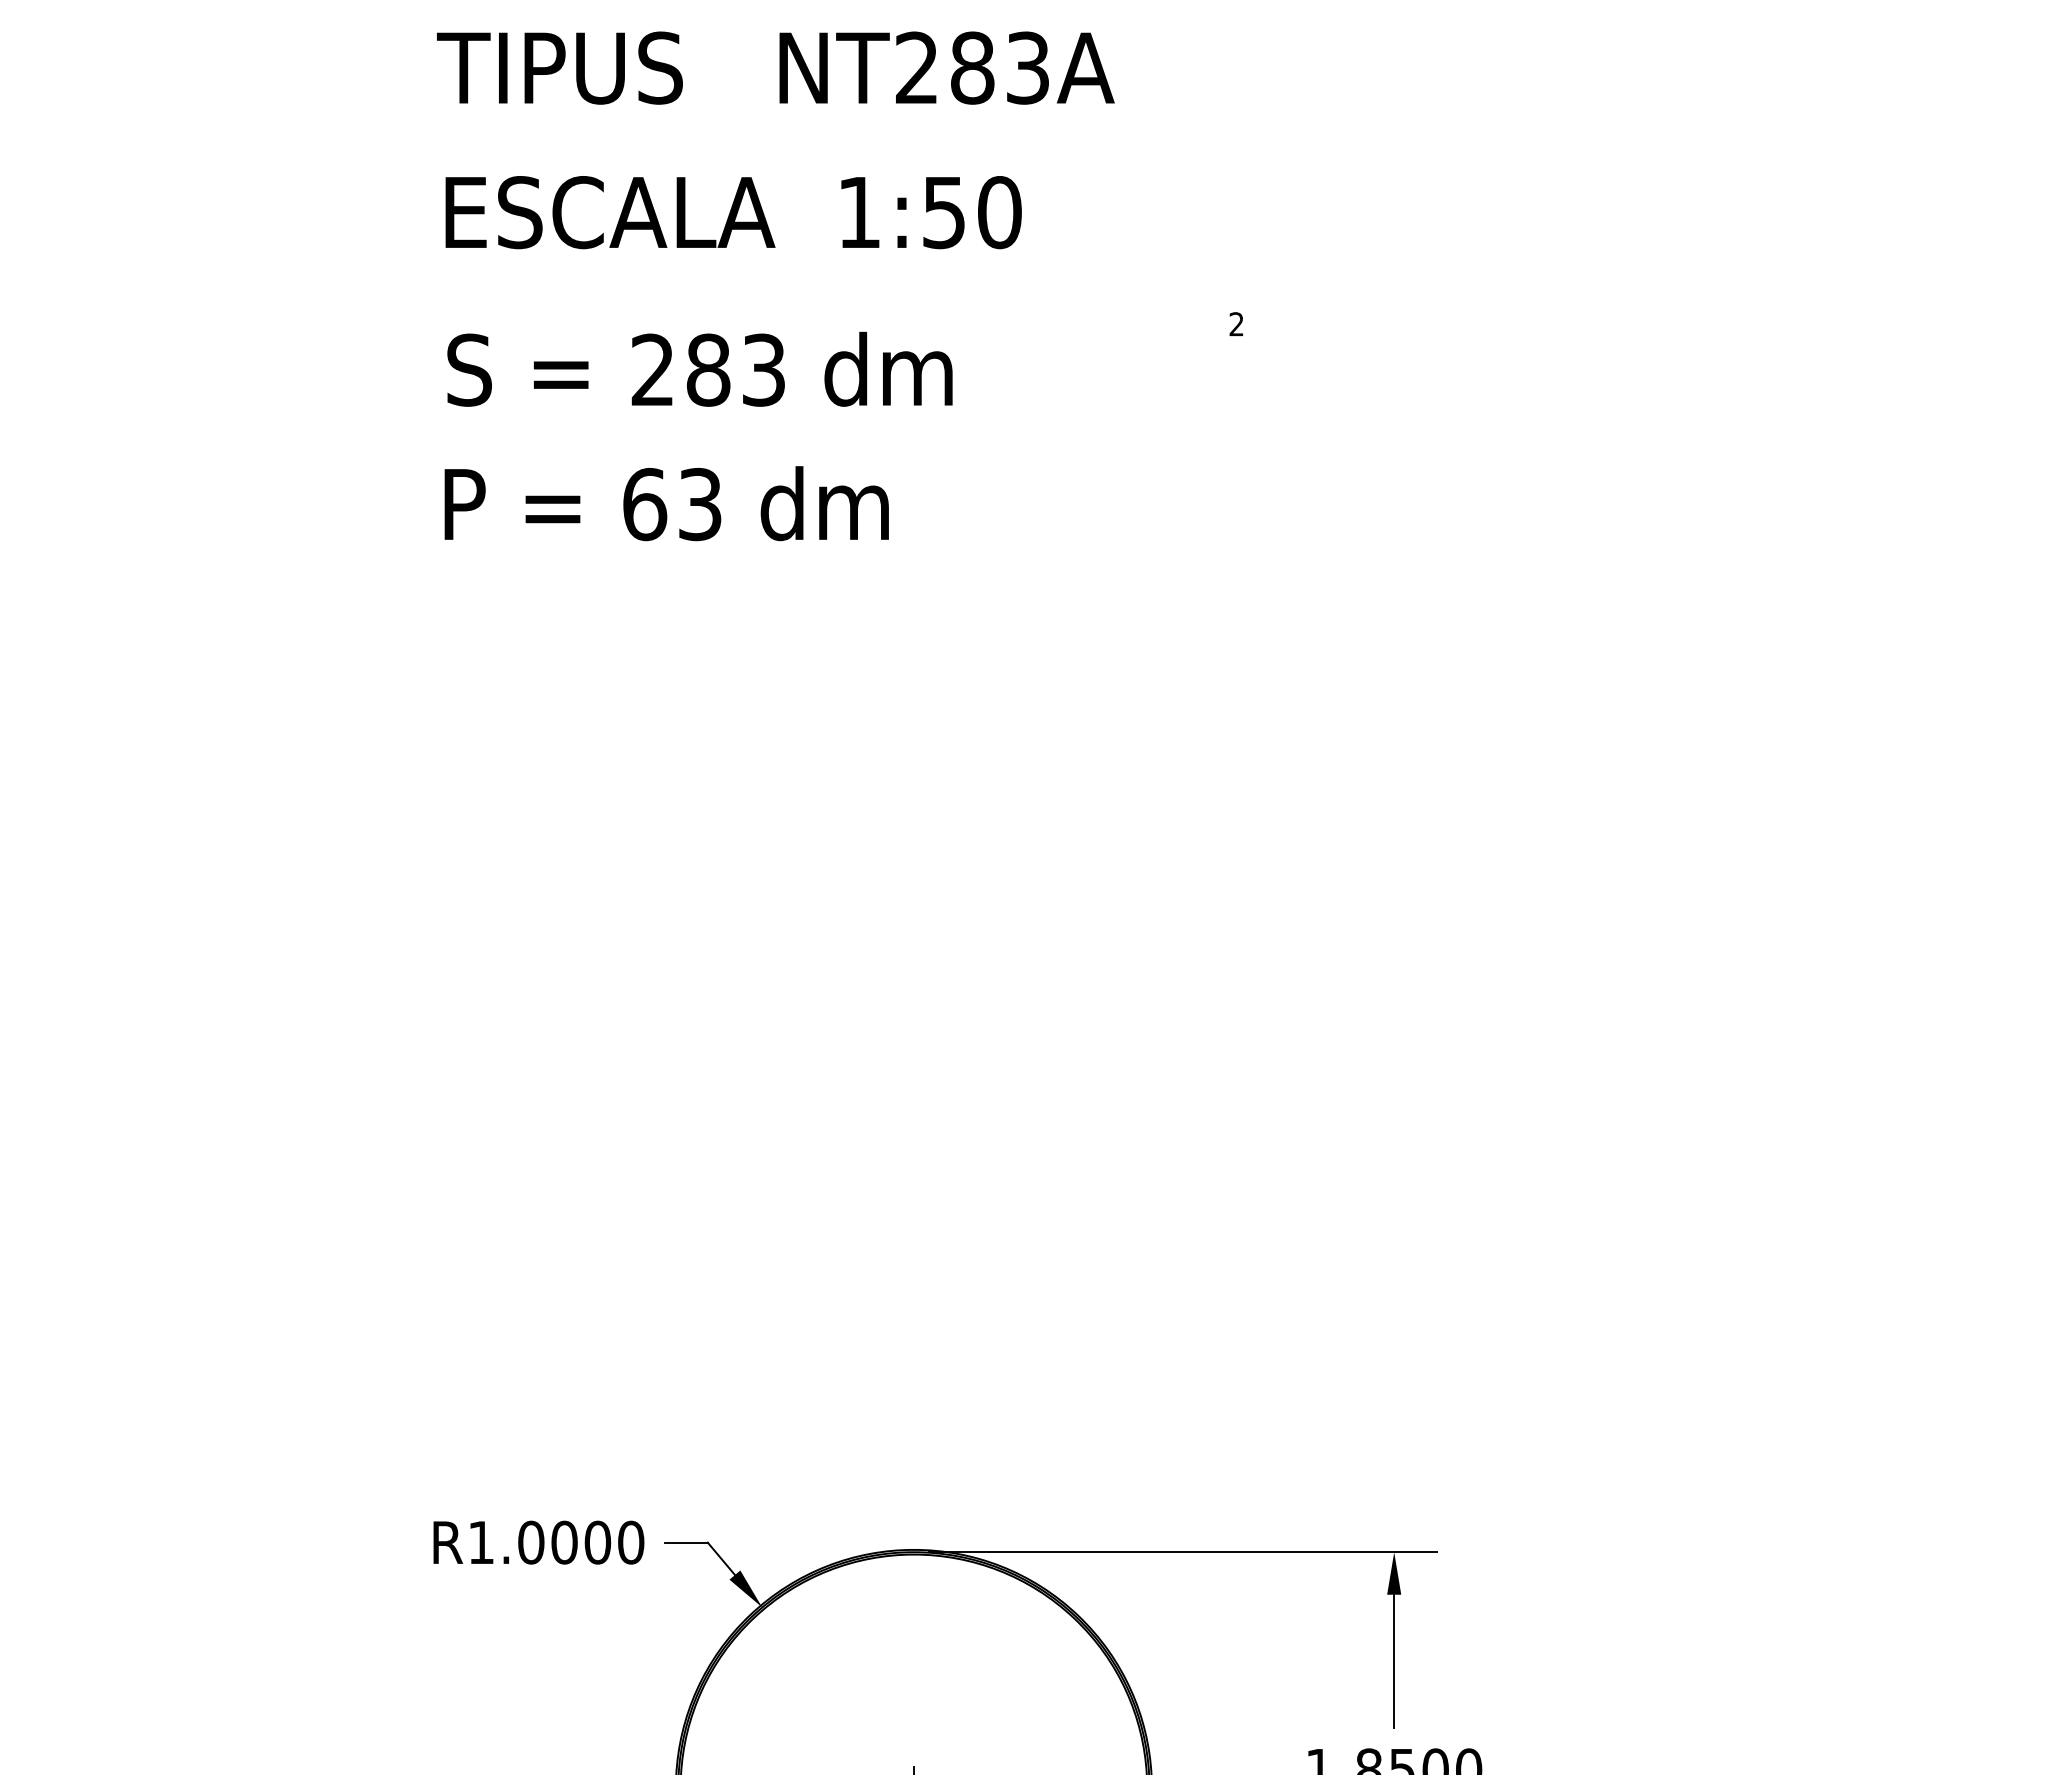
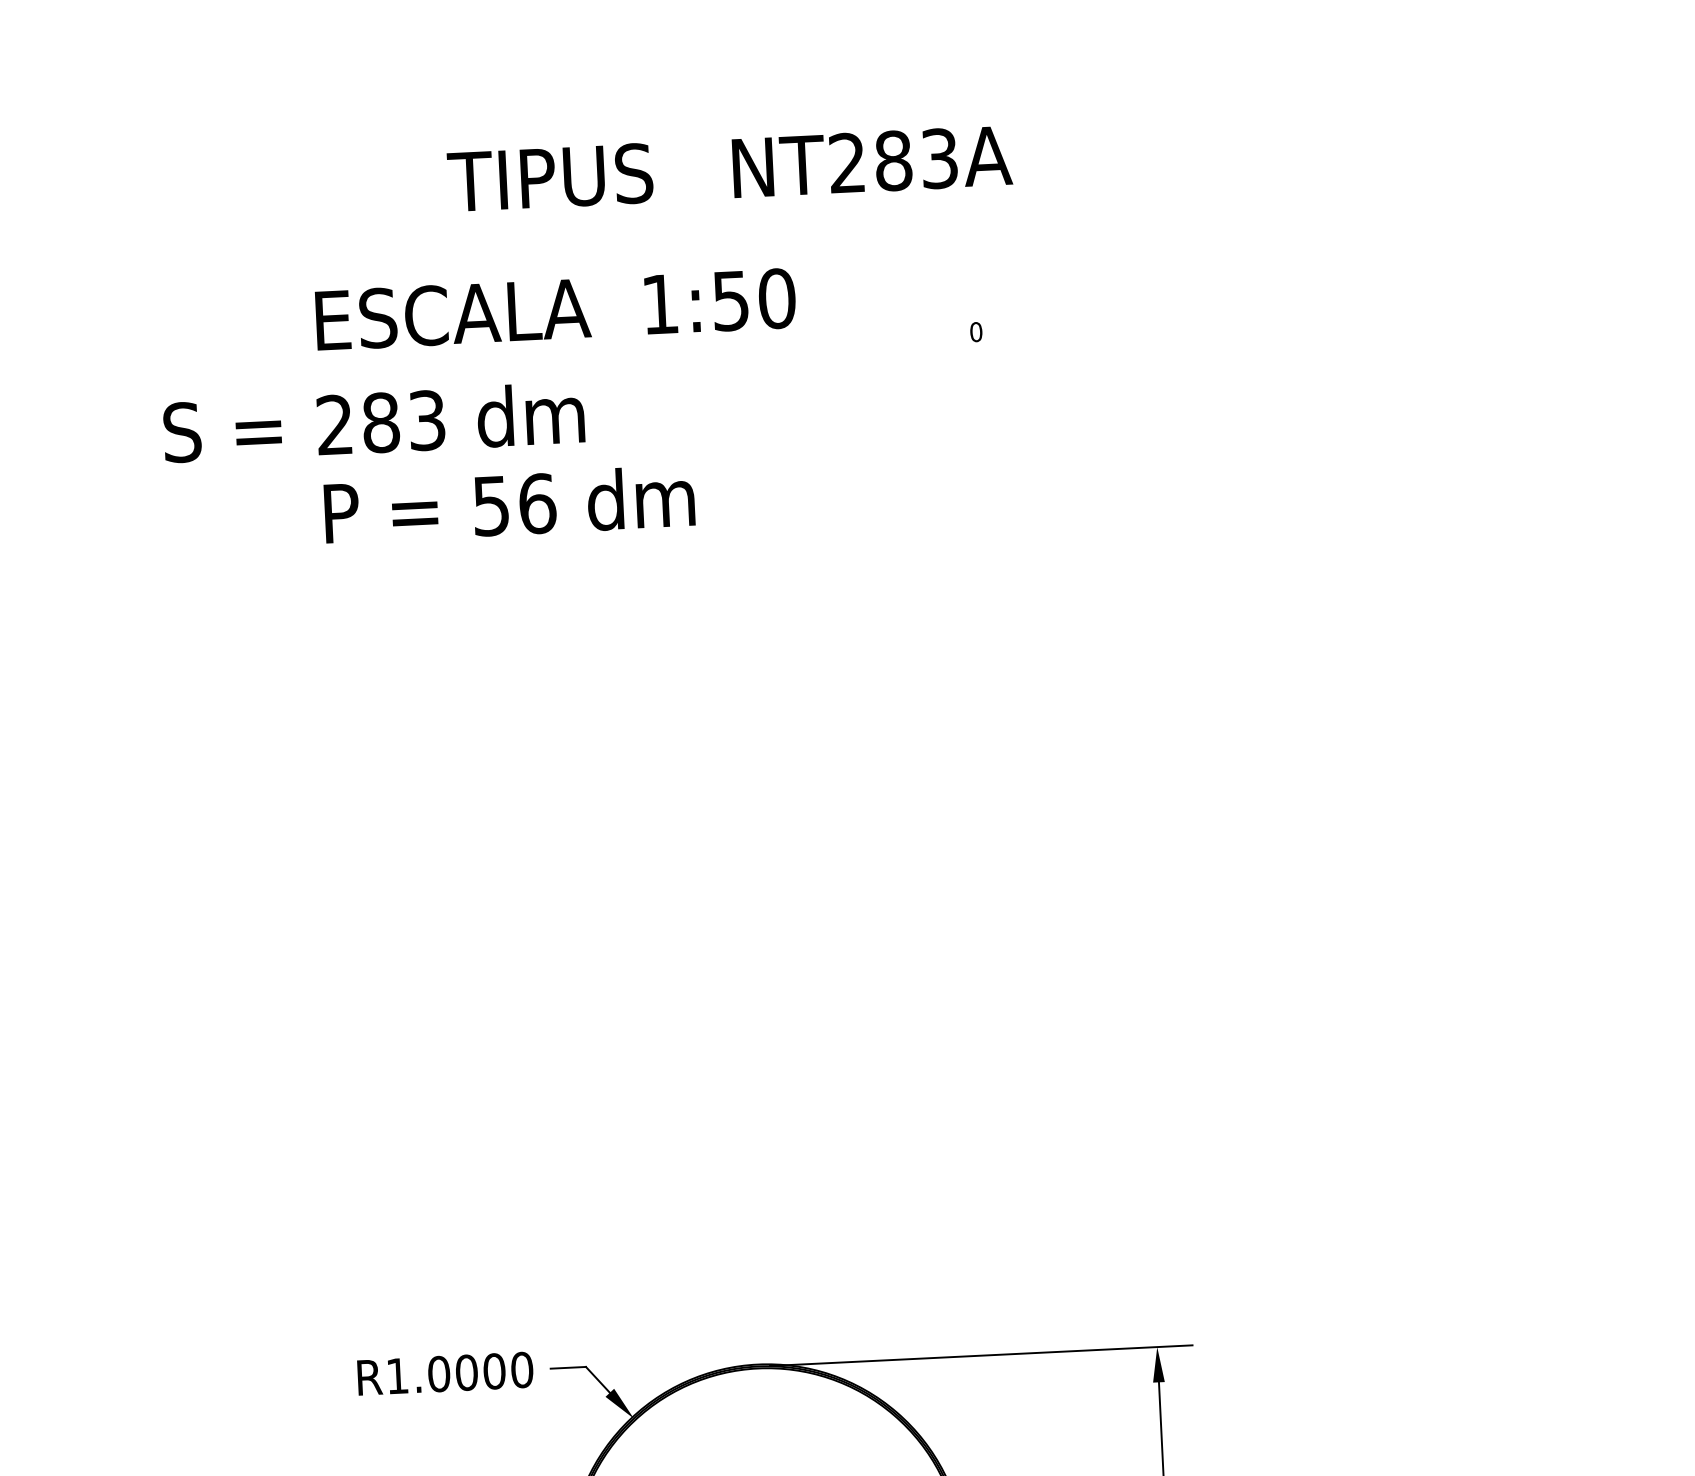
text: (775, 67) -> (729, 168), moved
text: (733, 212) -> (555, 309), moved
text: (1236, 324) -> (976, 332), 2 -> 0
text: (699, 368) -> (373, 421), moved
text: (672, 504) -> (514, 504), 63 -> 56

